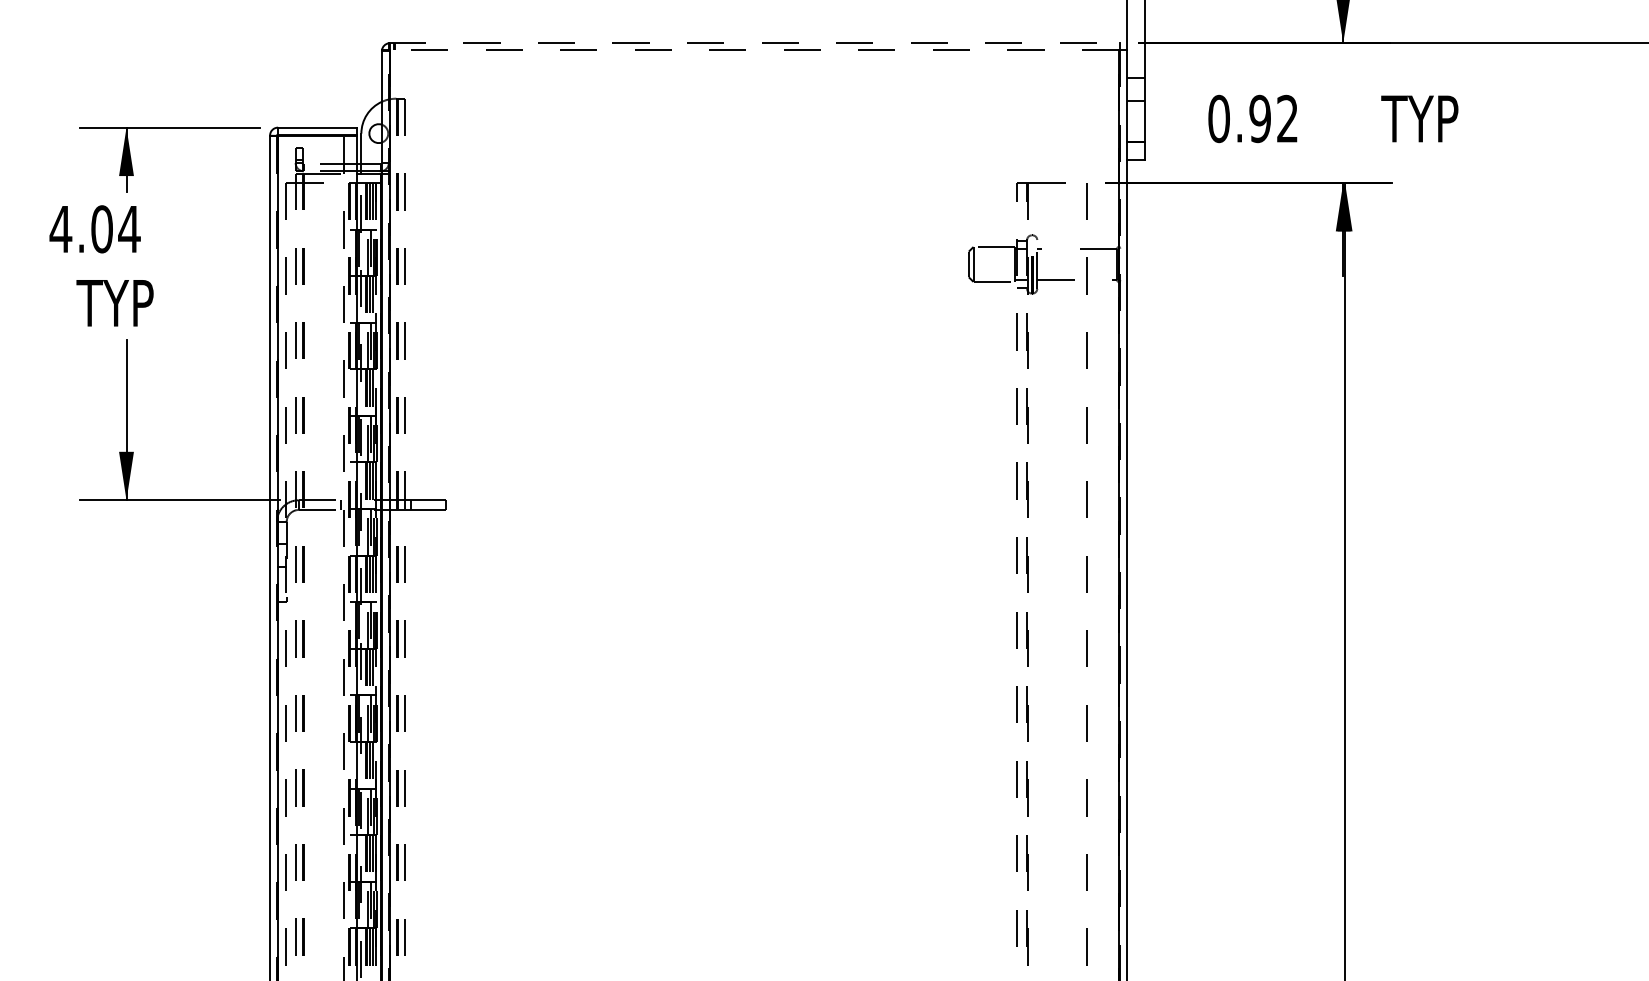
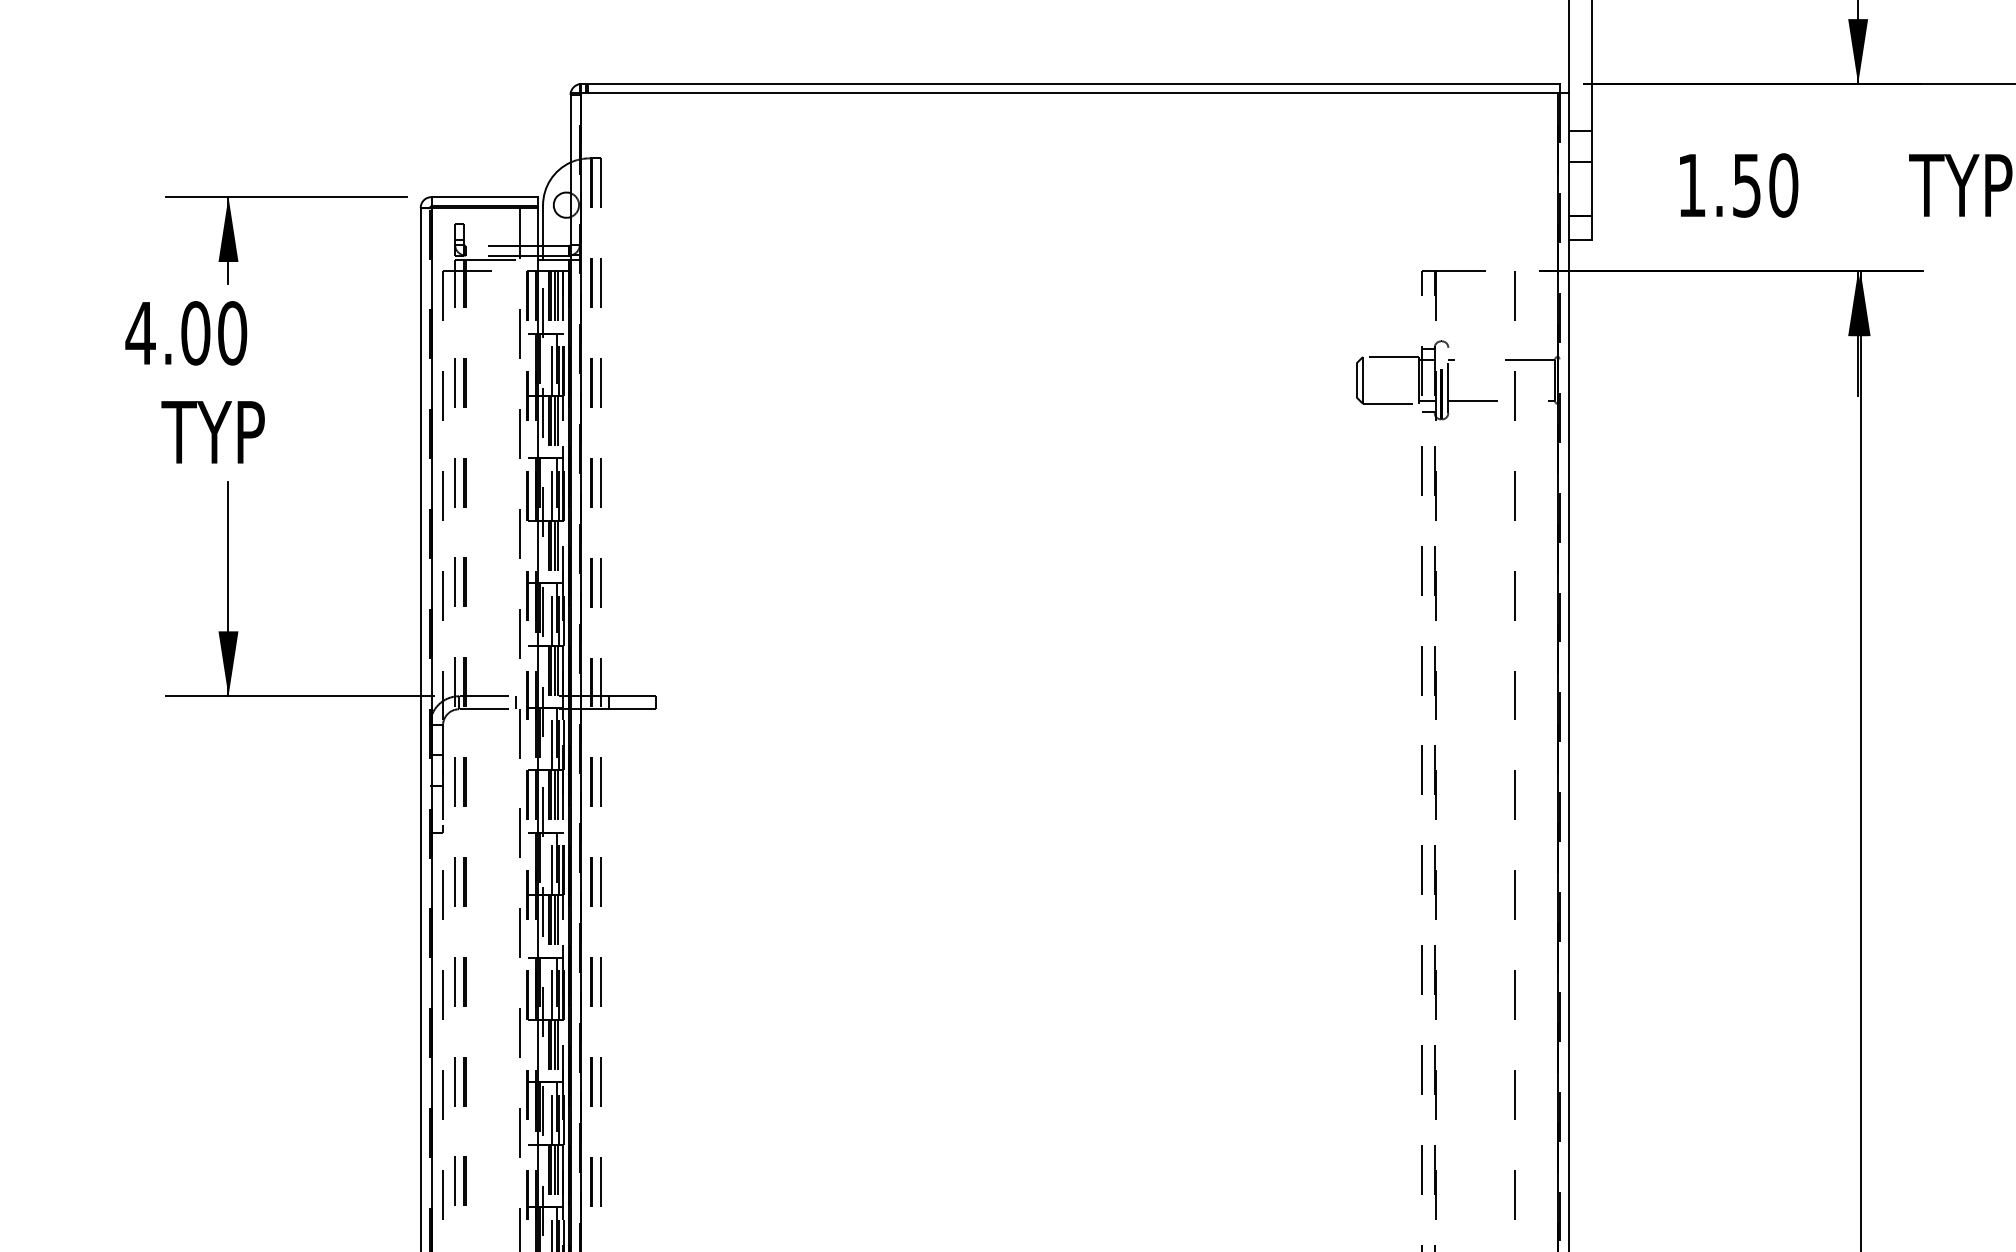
line: (754, 43) -> (1069, 84), dashed -> solid
line: (754, 50) -> (1069, 93), dashed -> solid
text: (1253, 118) -> (1737, 184), 0.92 -> 1.50
text: (129, 229) -> (232, 333), 4.04 -> 4.00

